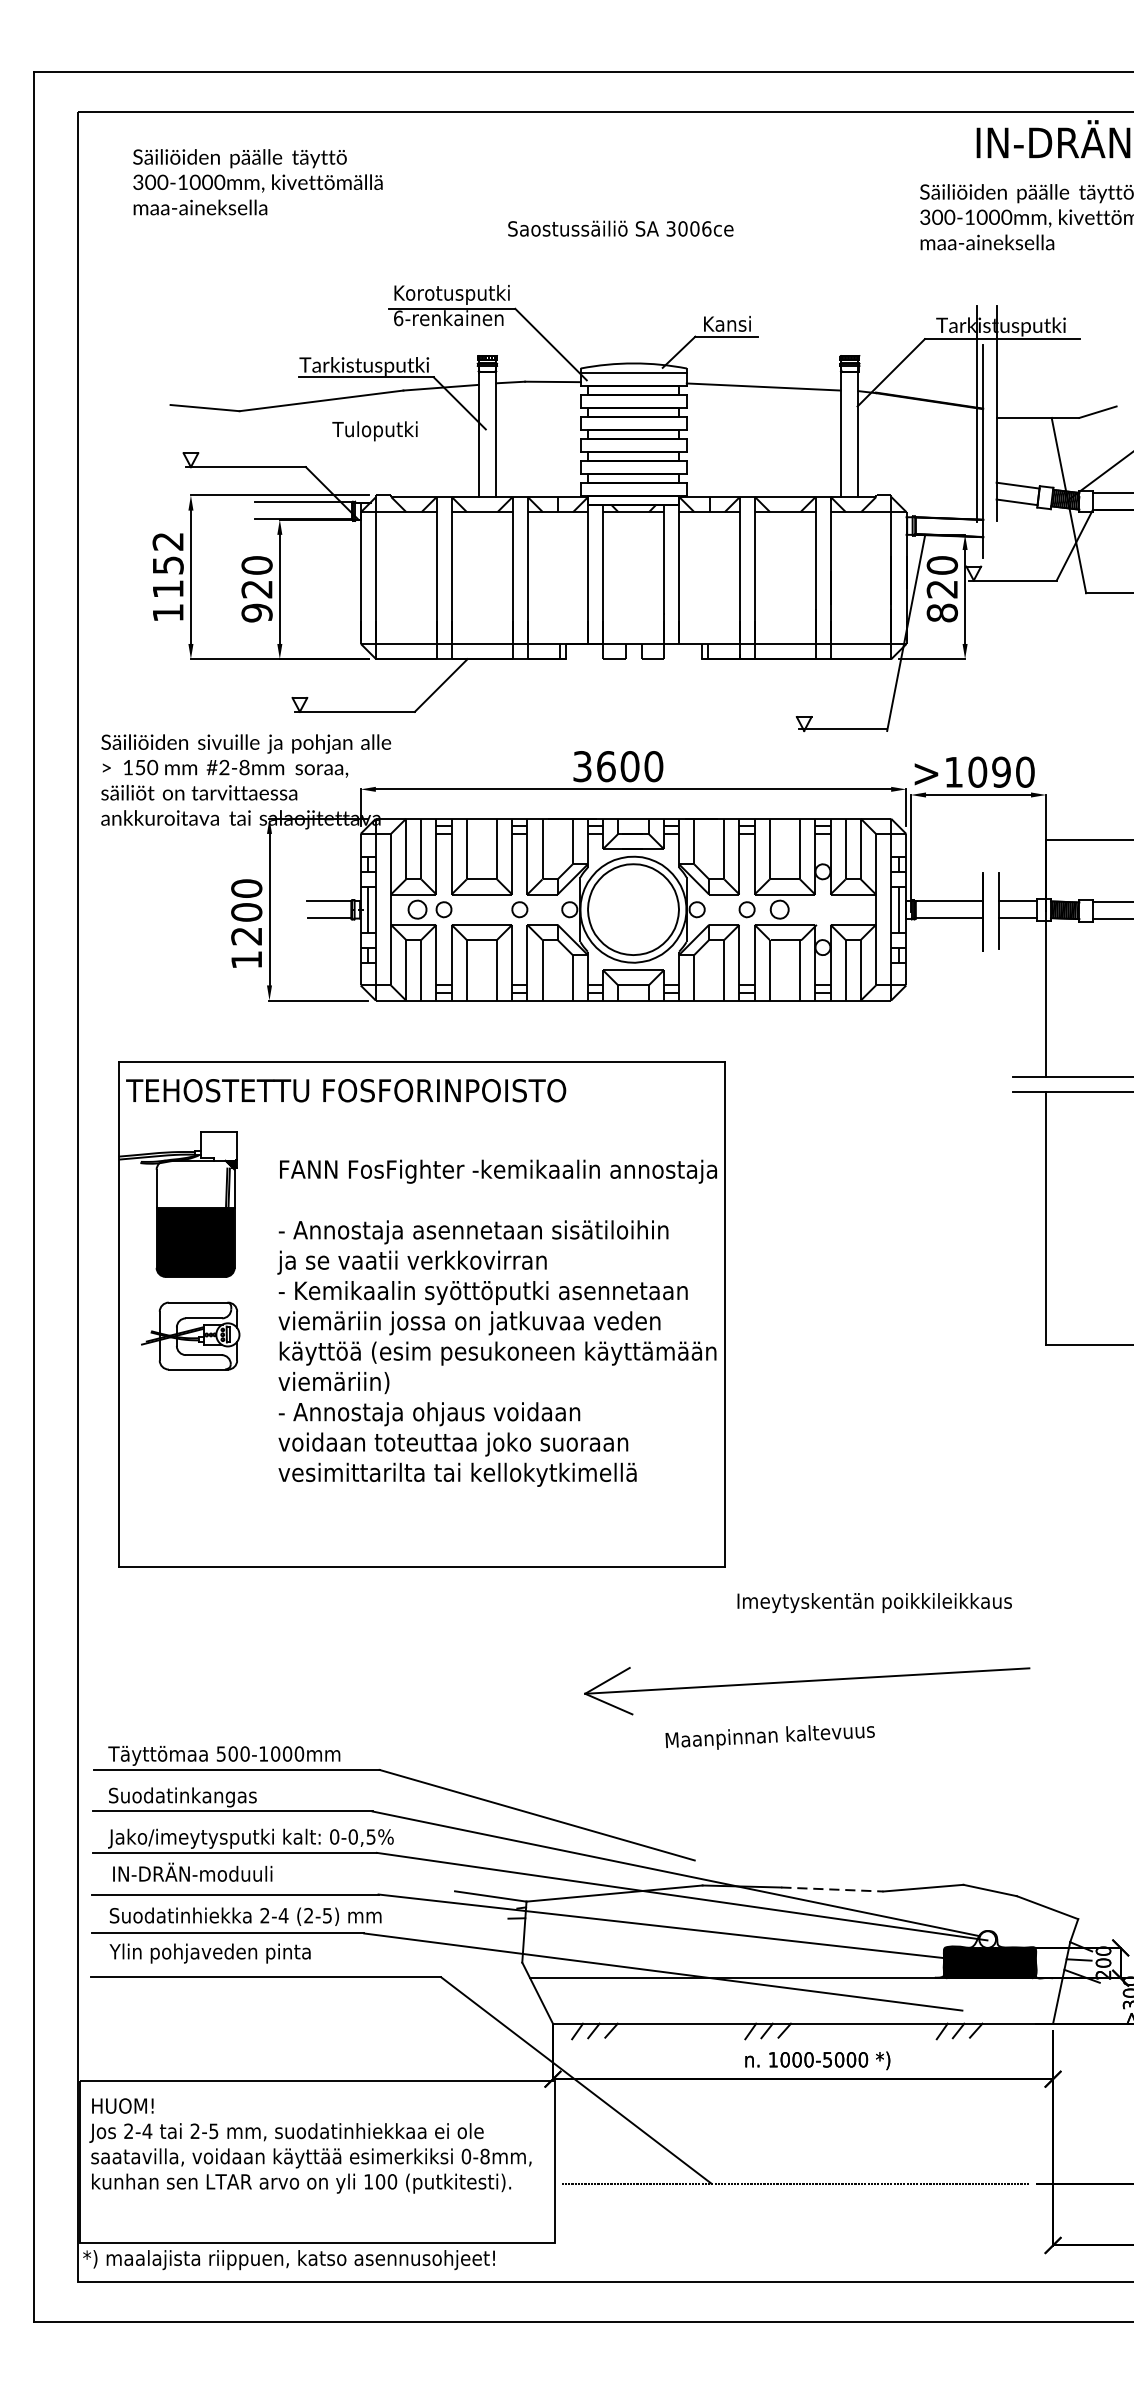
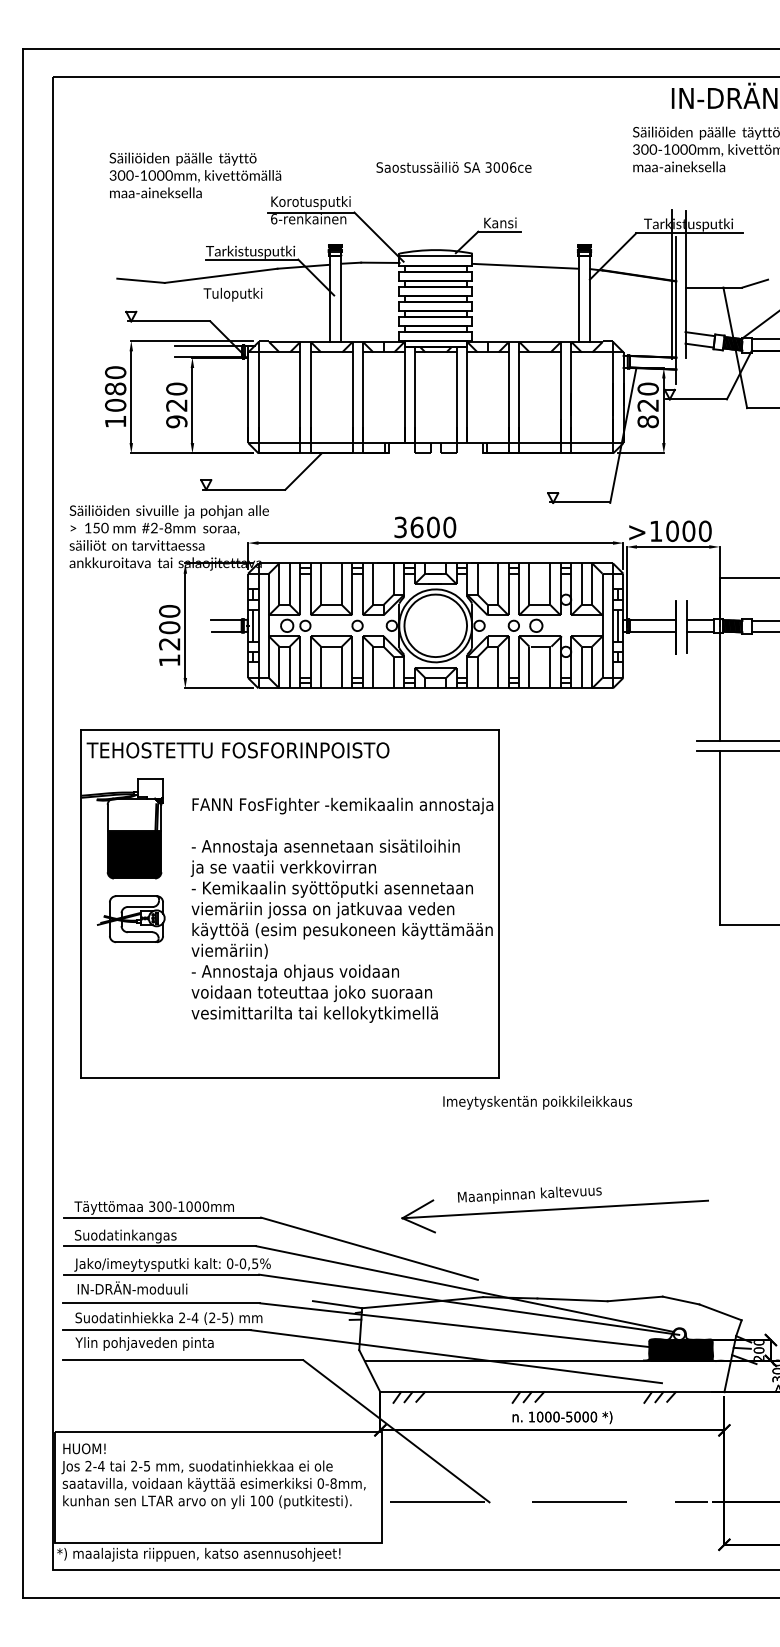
text: (258, 182) -> (195, 175), moved
text: (620, 228) -> (453, 167), moved
text: (374, 430) -> (232, 294), moved
text: (167, 564) -> (115, 388), 1152 -> 1080
text: (1000, 772) -> (688, 531), >1090 -> >1000
text: (874, 1602) -> (537, 1102), moved
part: (806, 1691) -> (554, 1216), moved
text: (221, 1752) -> (152, 1205), 500-1000mm -> 300-1000mm
line: (833, 1888) -> (573, 1299), dashed -> solid

